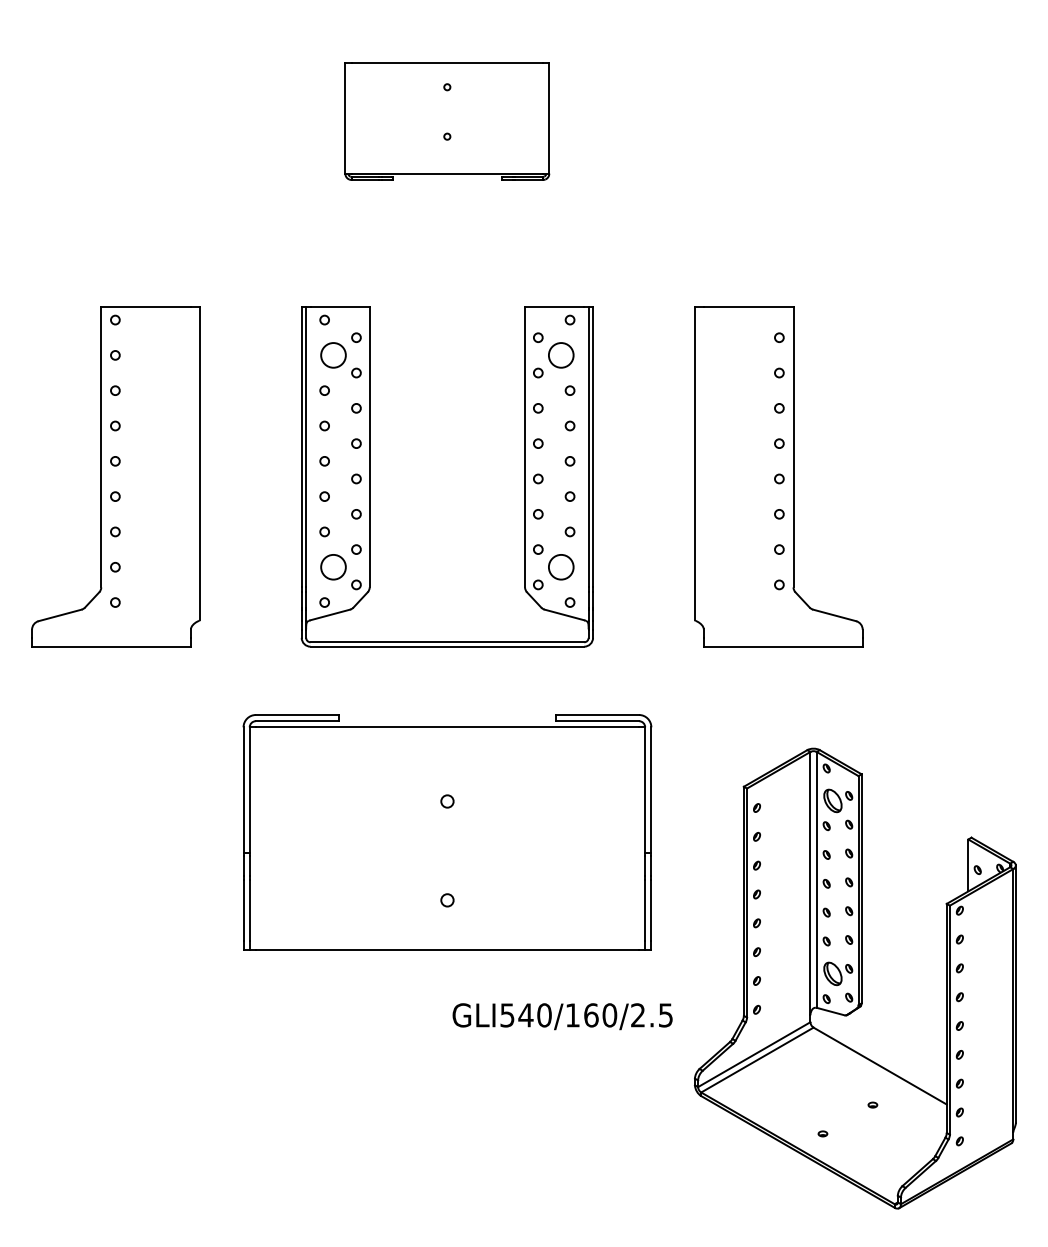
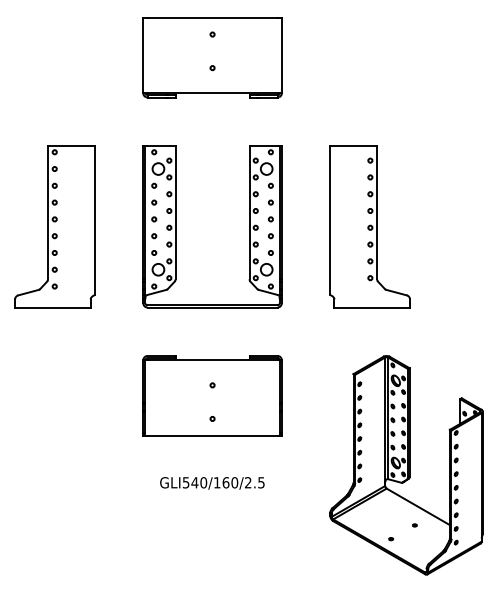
part: (447, 120) -> (212, 57), size x1.43
part: (447, 831) -> (212, 395), size x0.71
text: (562, 1016) -> (212, 483), moved

